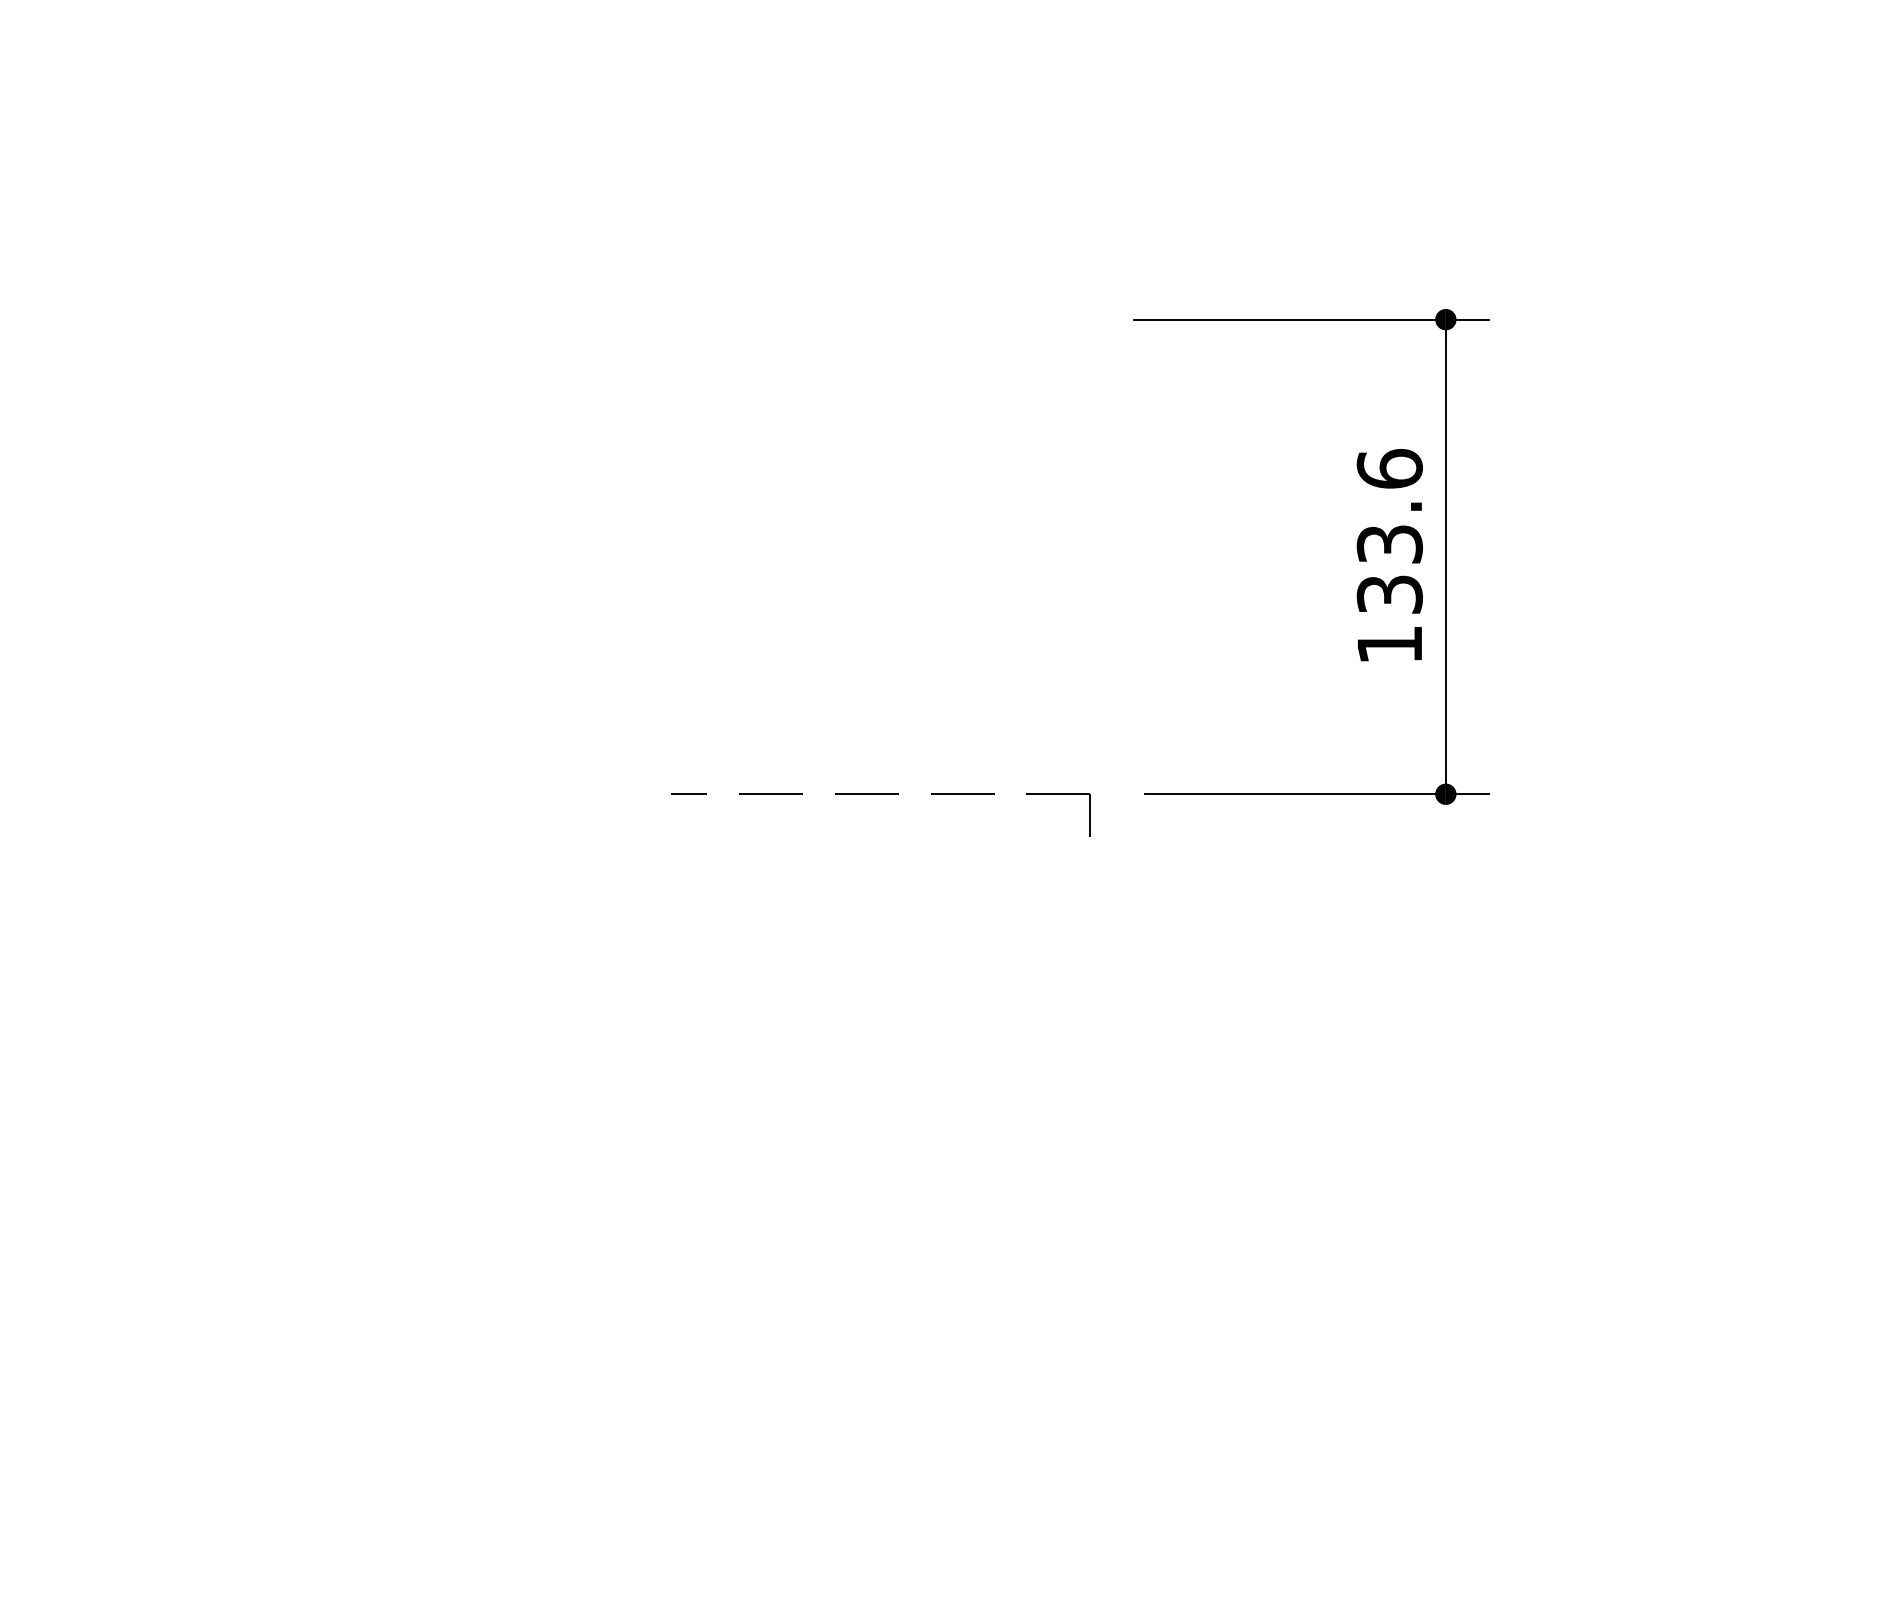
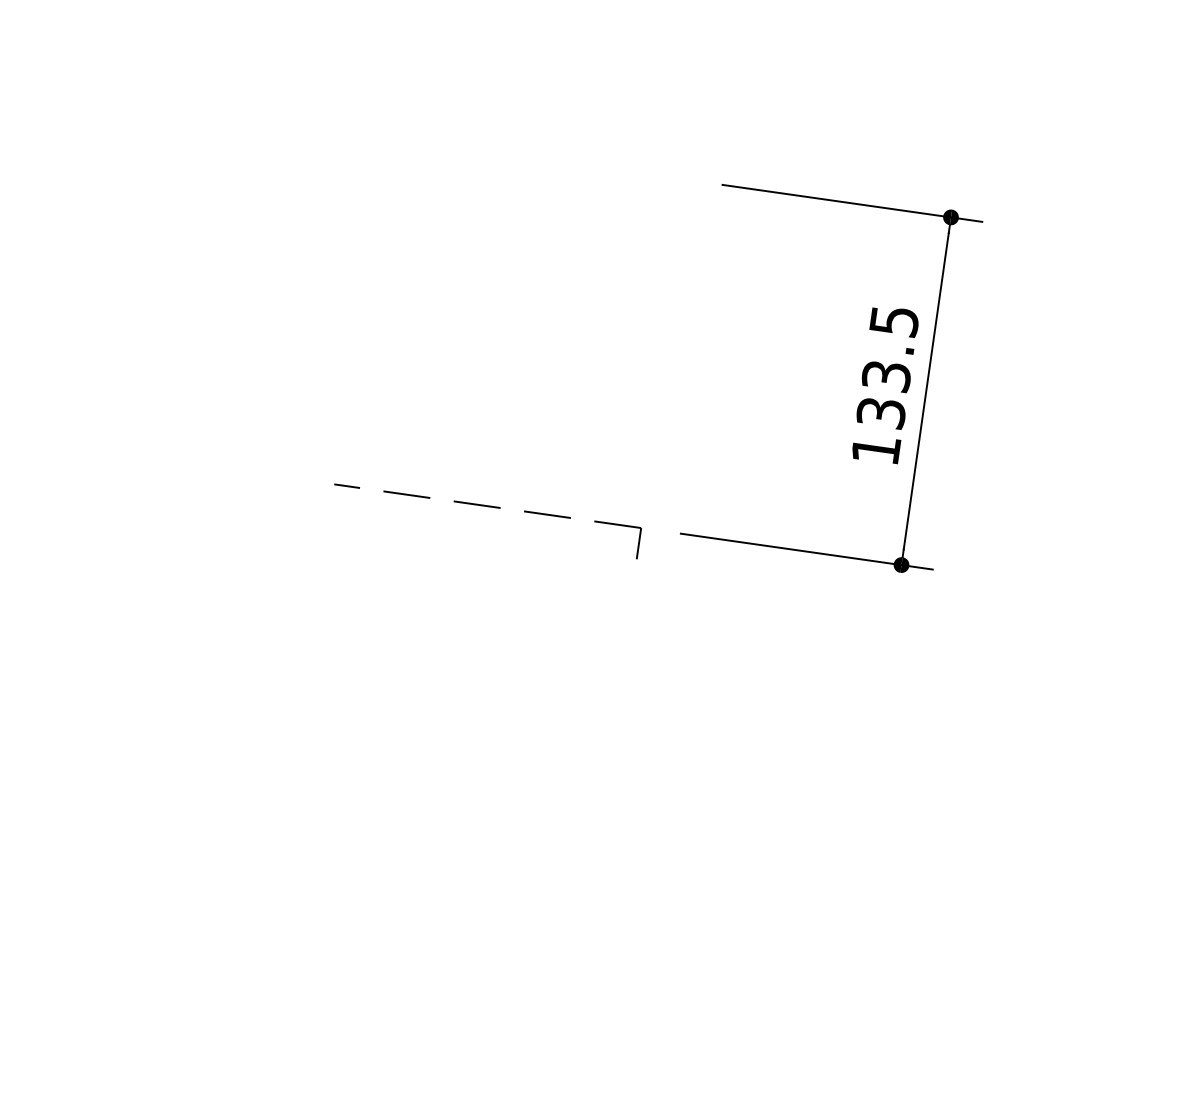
text: (1389, 468) -> (894, 320), 133.6 -> 133.5

